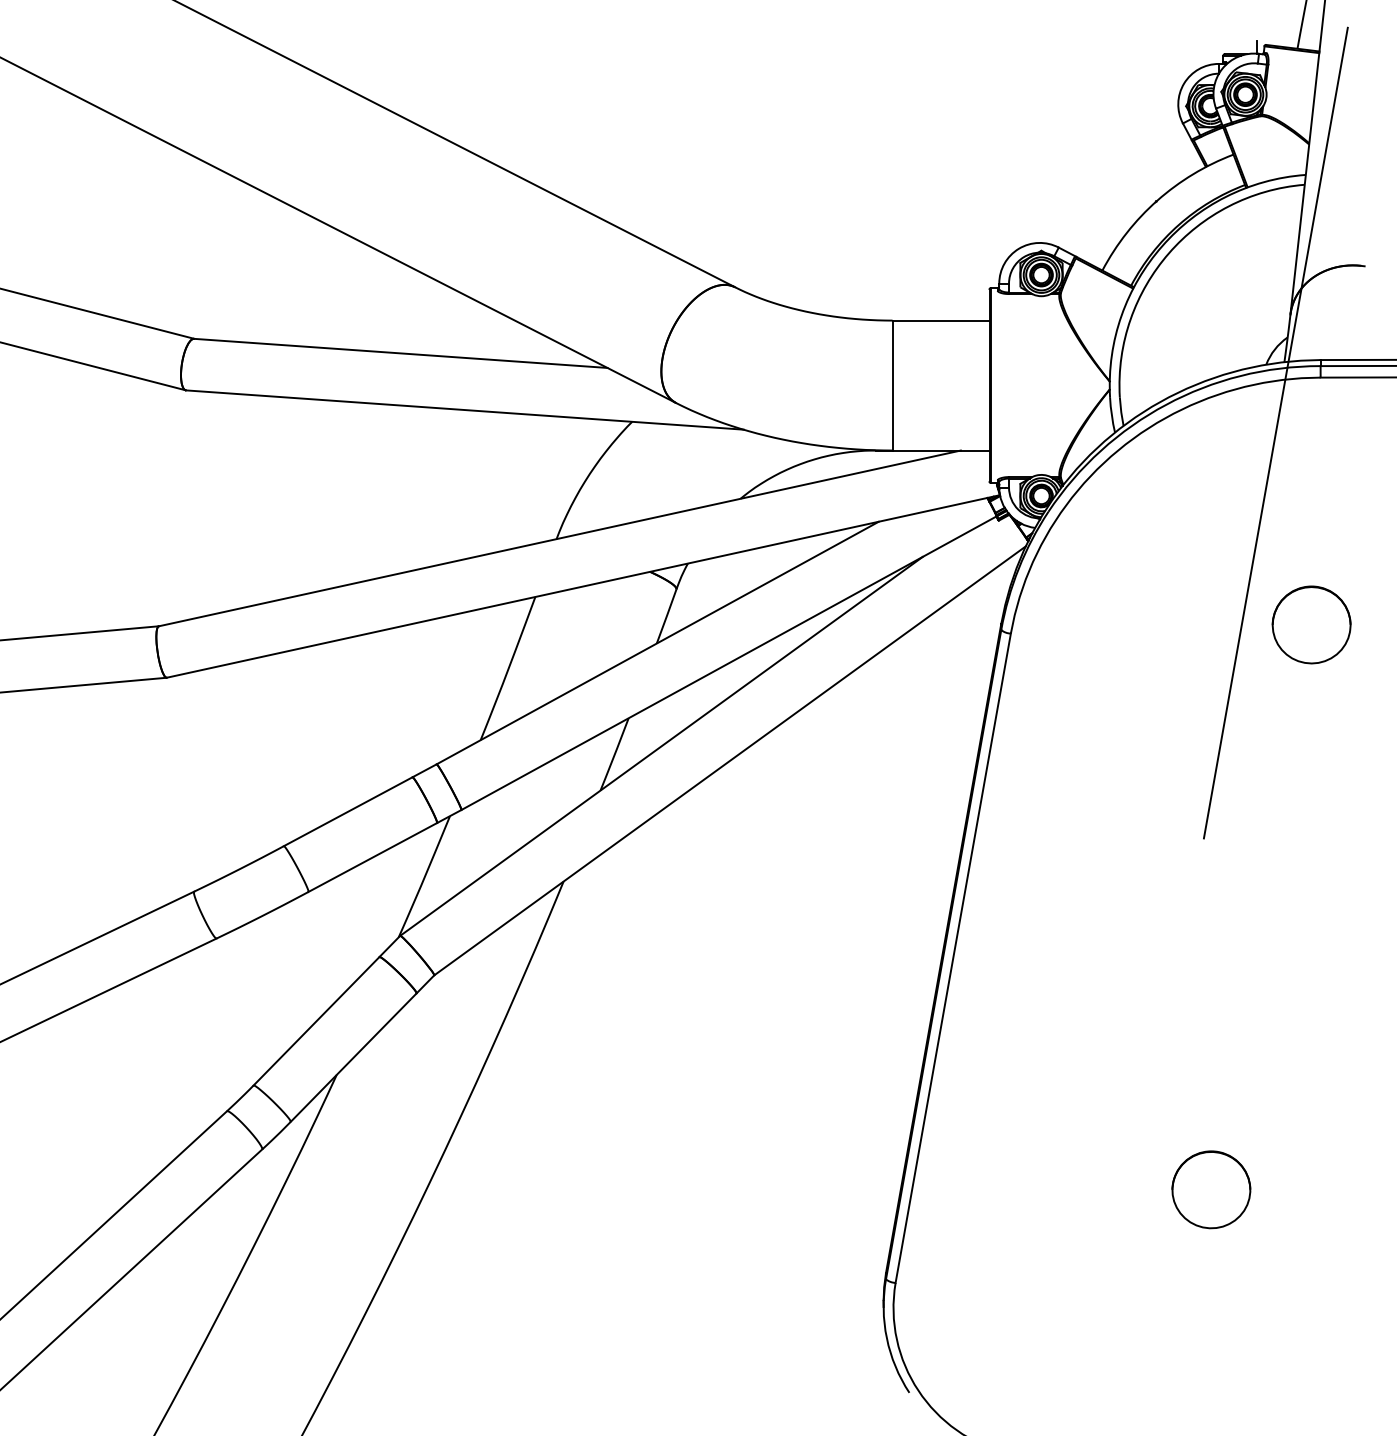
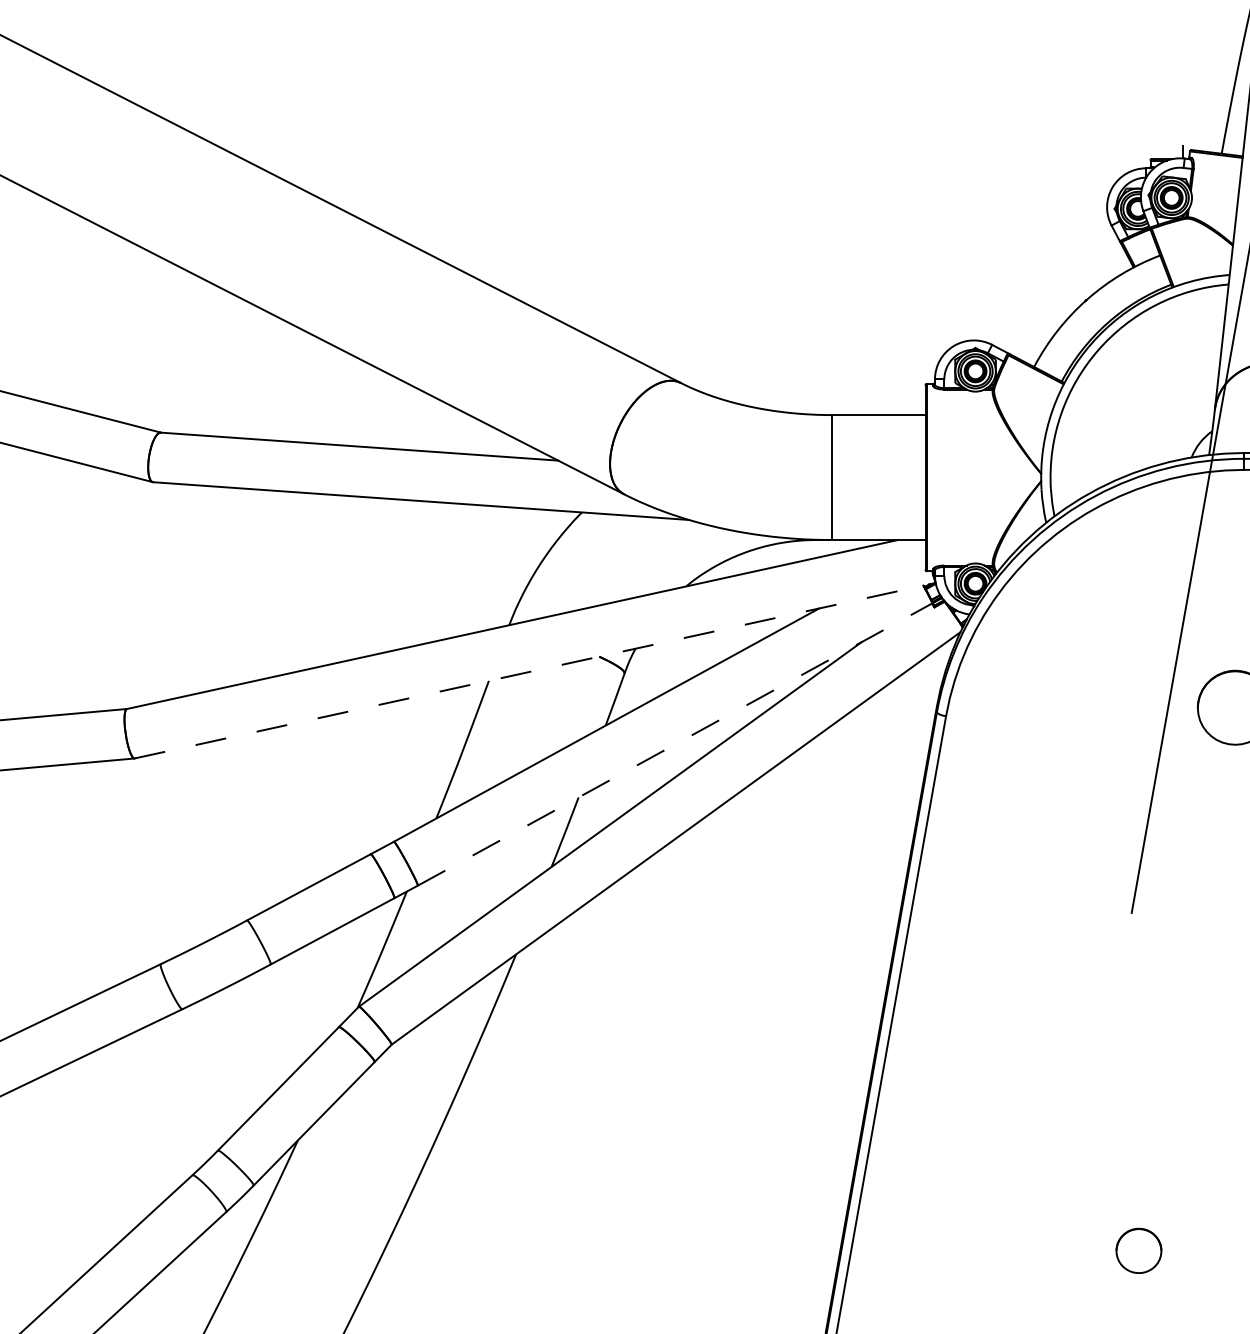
line: (583, 586) -> (535, 670), solid -> dashed
line: (729, 662) -> (675, 743), solid -> dashed
part: (1211, 1189) -> (1139, 1250), size x0.6

